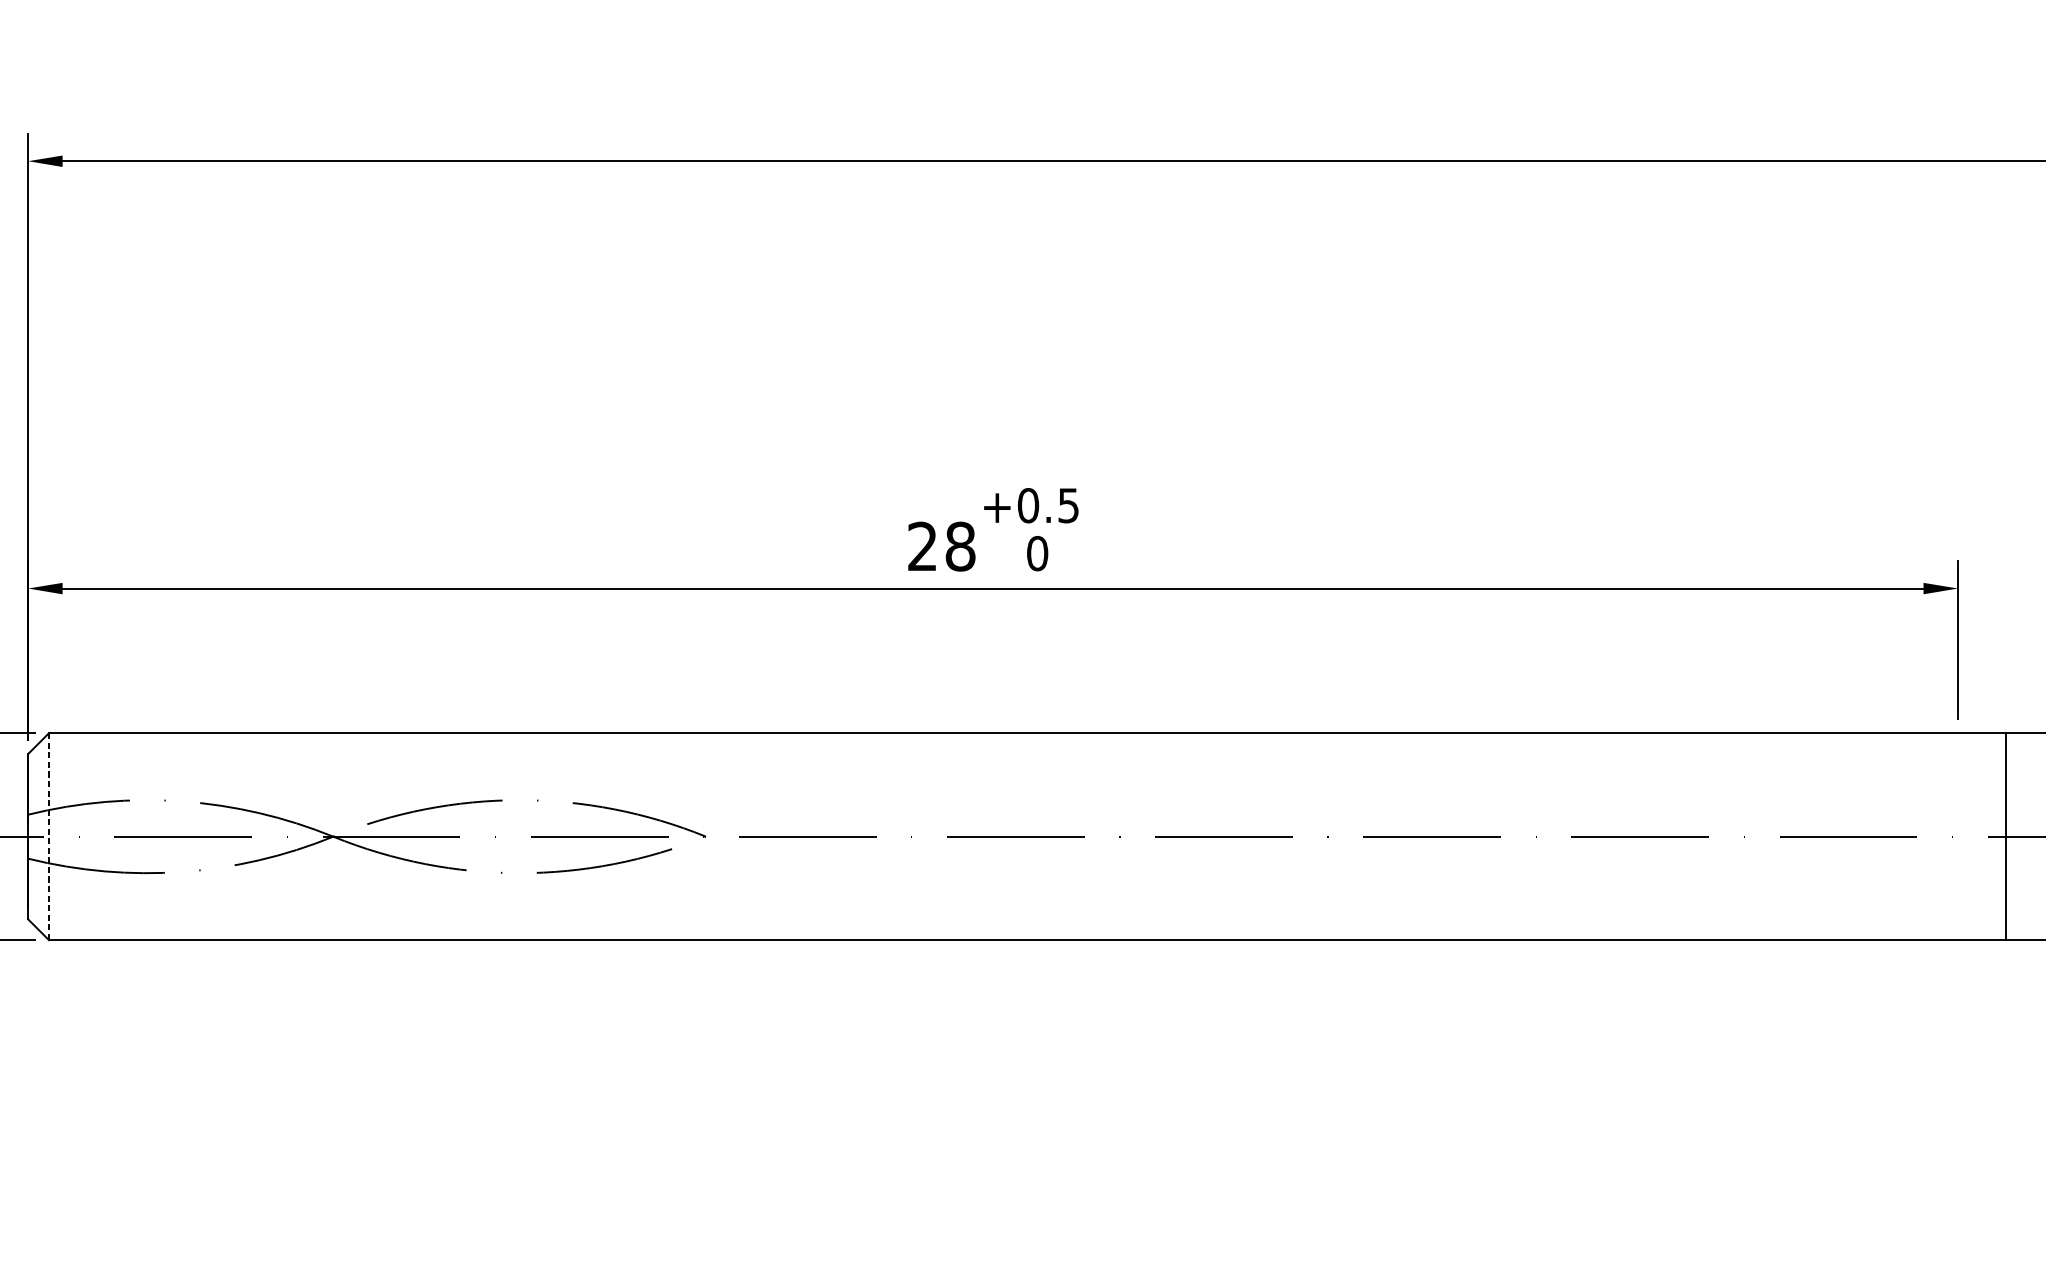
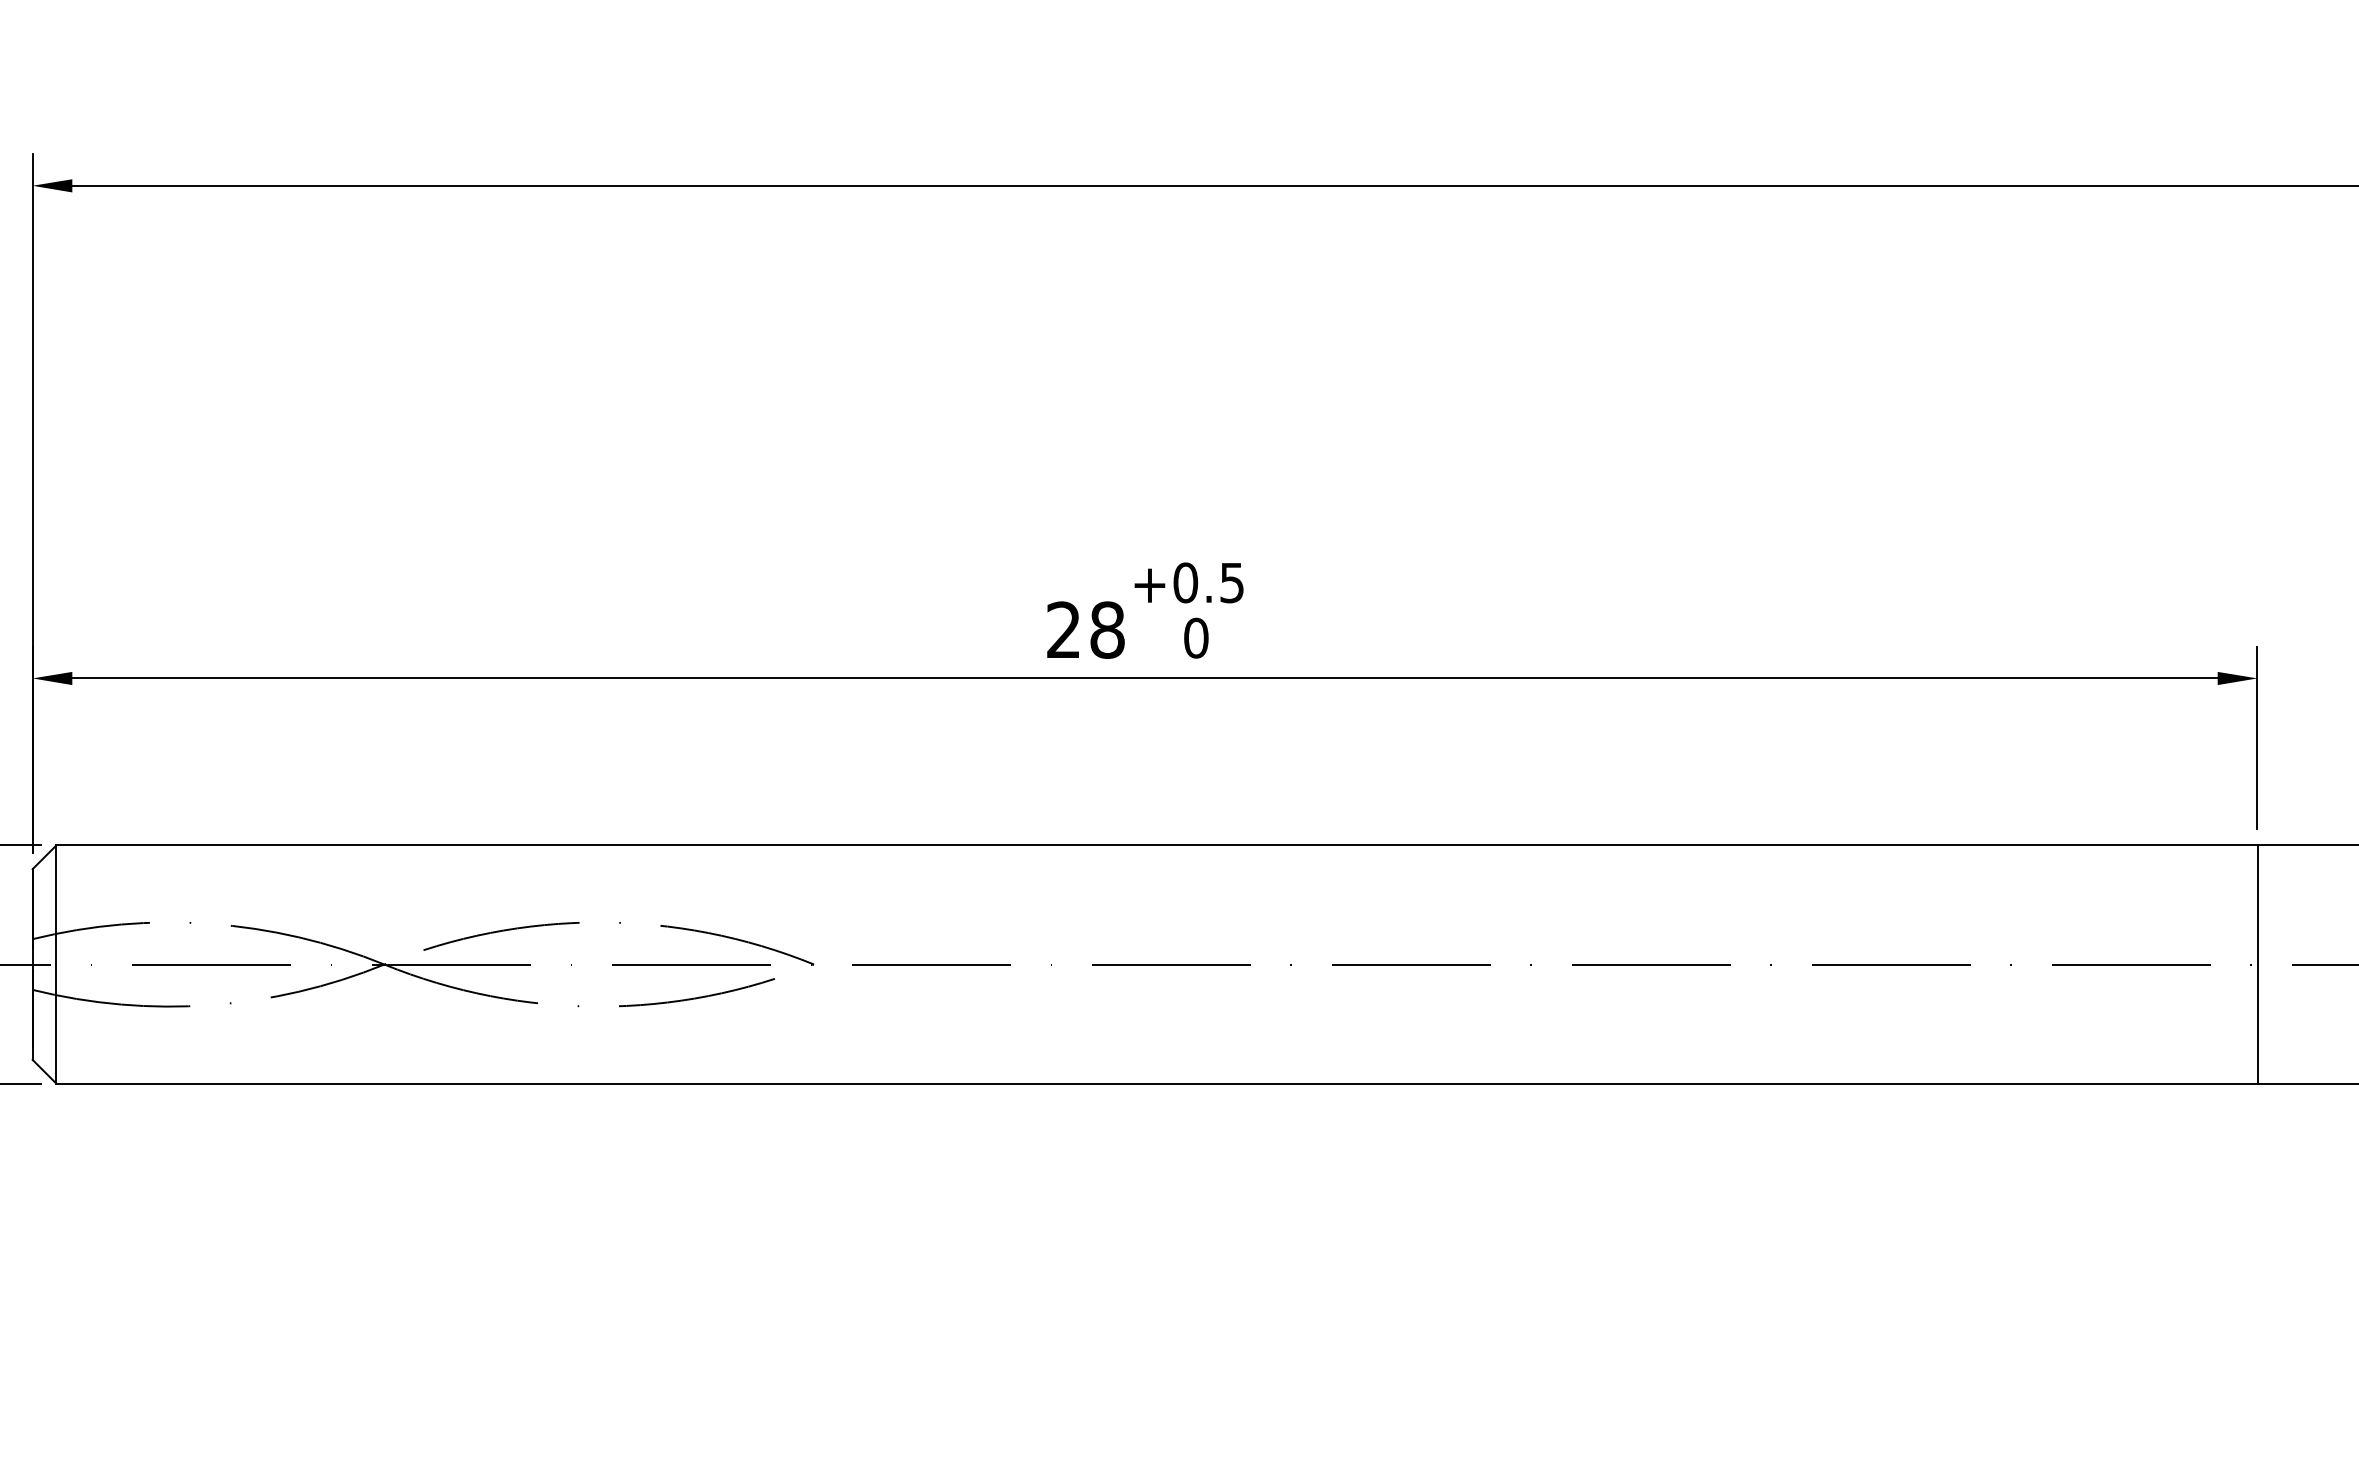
line: (2005, 836) -> (2257, 964), moved
line: (48, 837) -> (56, 965), dashed -> solid

